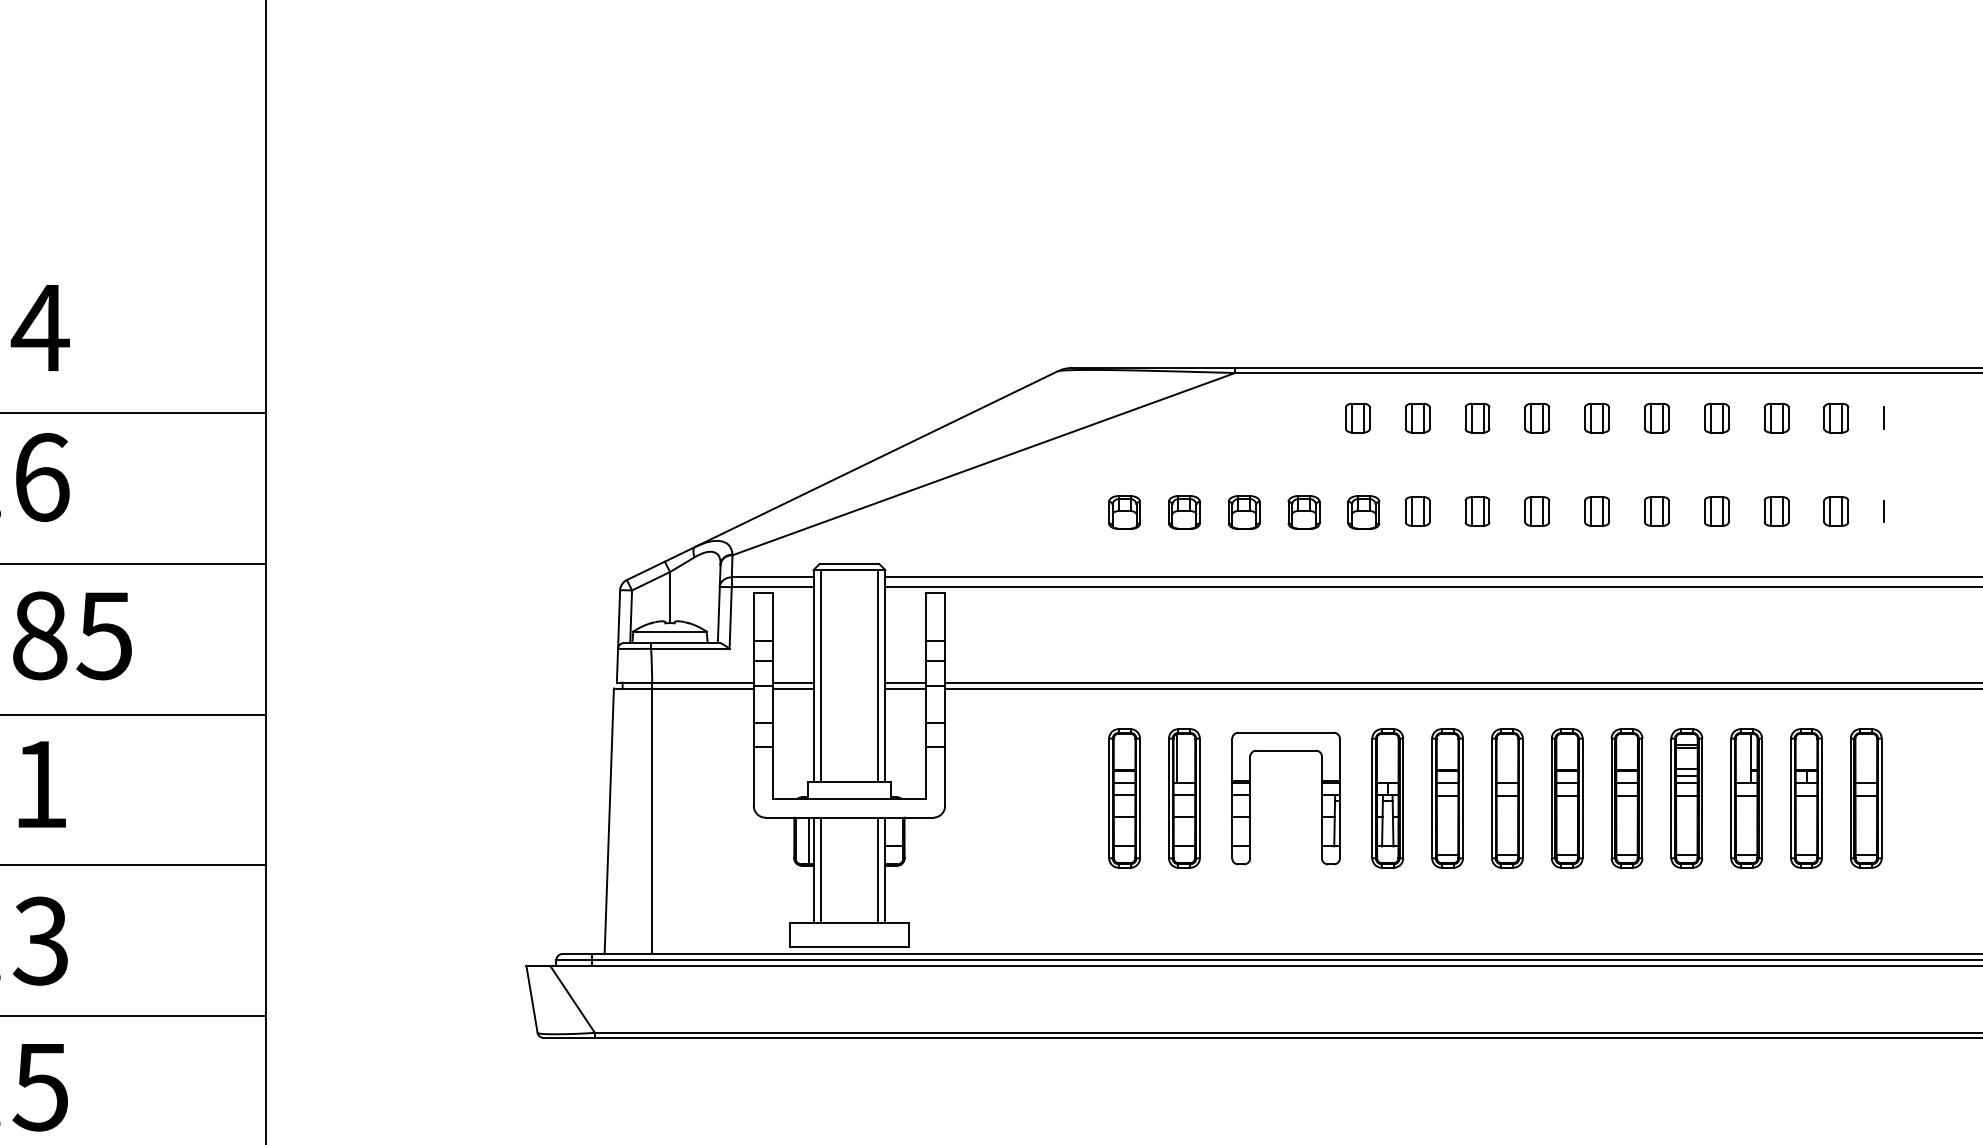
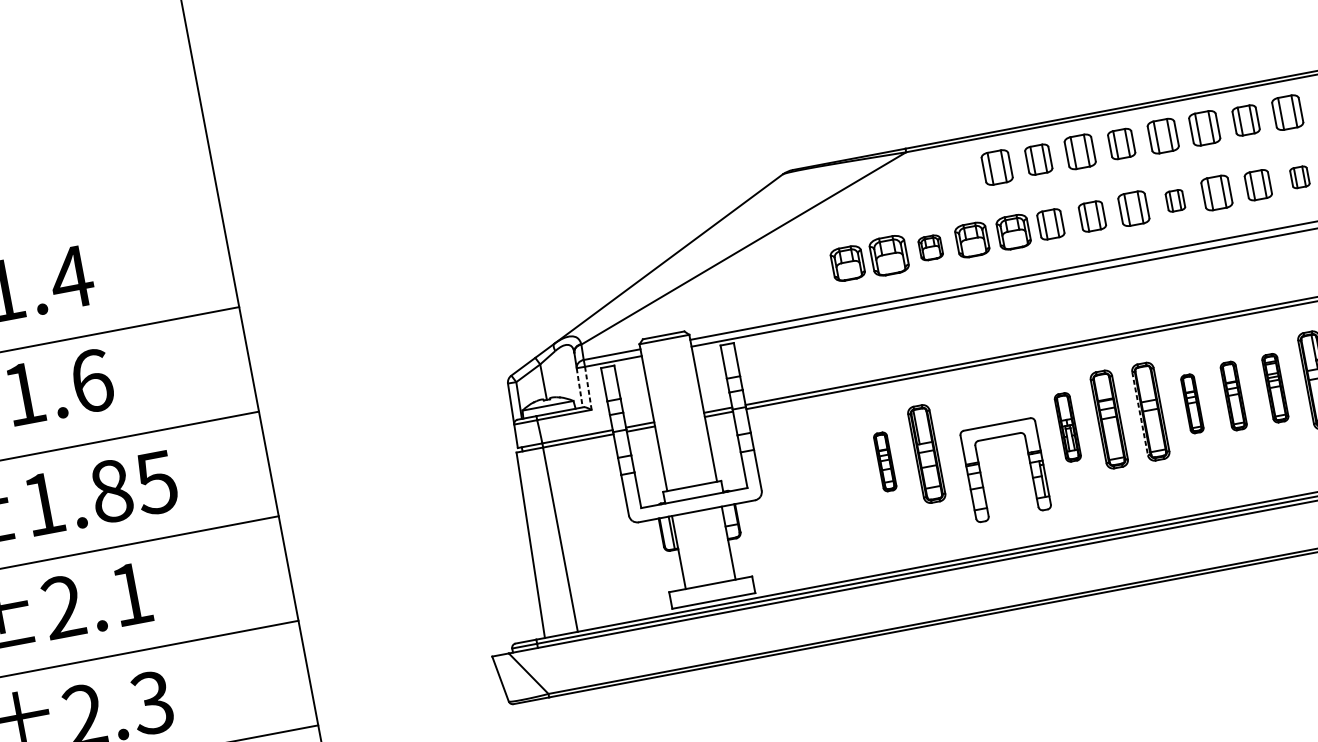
part: (1357, 417) -> (996, 167), size x1.6
part: (1417, 417) -> (1038, 159), size x1.4
part: (1477, 417) -> (1080, 151), size x1.6
part: (1537, 417) -> (1121, 143), size x1.4
part: (1596, 417) -> (1162, 135), size x1.6
part: (1656, 417) -> (1204, 127), size x1.6
part: (1716, 417) -> (1245, 120), size x1.4
part: (1776, 417) -> (1287, 112), size x1.6
part: (1417, 511) -> (1050, 224), size x1.4
part: (1477, 511) -> (1092, 216), size x1.4
part: (1537, 511) -> (1134, 208), size x1.6
part: (1656, 511) -> (1216, 193), size x1.6
part: (1716, 511) -> (1258, 185), size x1.4
part: (1124, 512) -> (847, 263), size x1.4
part: (1184, 512) -> (889, 255), size x1.6
part: (1303, 512) -> (971, 240), size x1.4
part: (1363, 512) -> (1013, 232), size x1.4
line: (718, 615) -> (579, 388), solid -> dashed
line: (730, 618) -> (588, 388), solid -> dashed
line: (820, 675) -> (658, 416), removed
line: (878, 675) -> (698, 408), removed
part: (1124, 798) -> (885, 461), size x0.6
part: (1250, 798) -> (981, 474), moved
part: (1387, 798) -> (1067, 427), size x0.7
line: (1491, 798) -> (1139, 413), solid -> dashed
part: (1567, 798) -> (1192, 403), size x0.6
part: (1626, 798) -> (1233, 396), size x0.7
part: (1686, 798) -> (1275, 388), size x0.7
line: (820, 869) -> (683, 551), removed
line: (878, 869) -> (723, 543), removed

